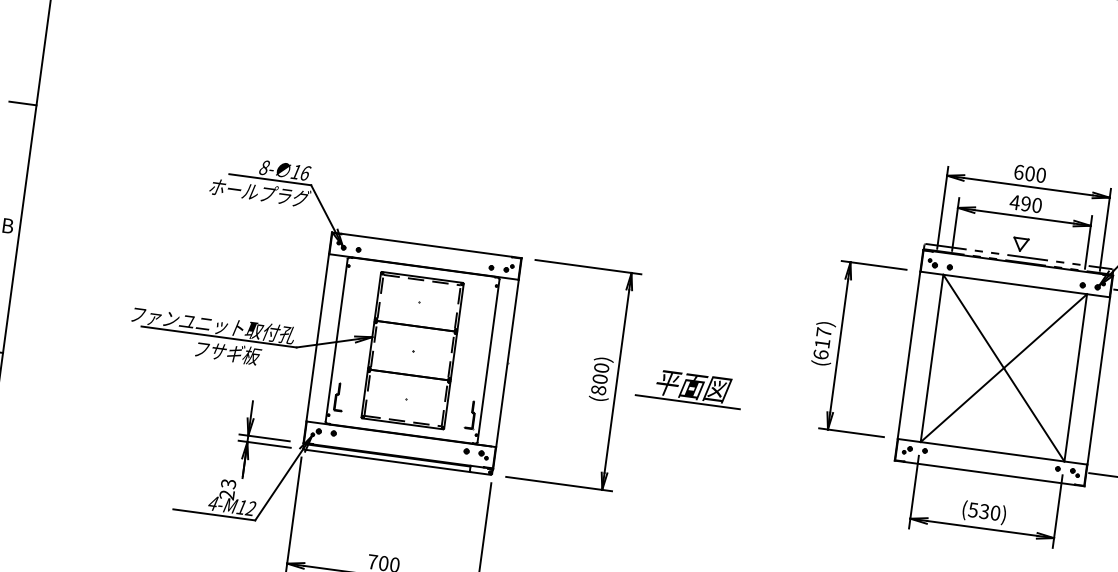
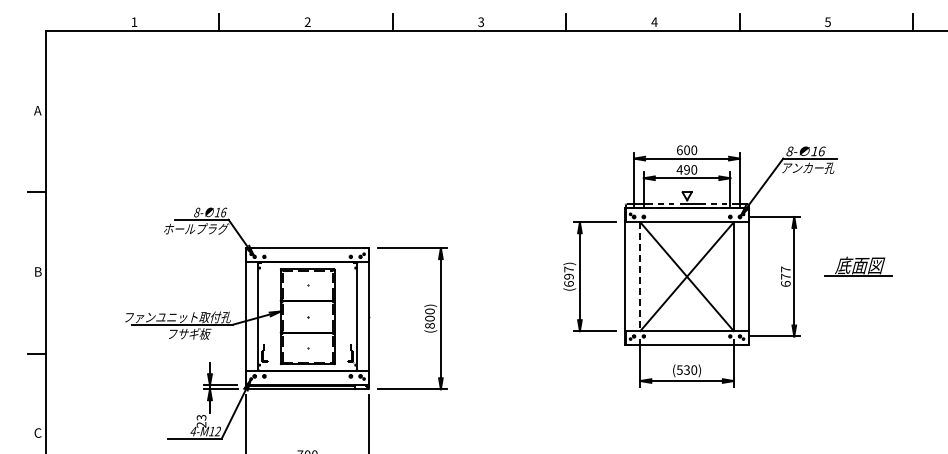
text: (821, 343) -> (568, 276), (617) -> (697)
line: (932, 359) -> (640, 277), solid -> dashed
part: (688, 387) -> (487, 316), removed

